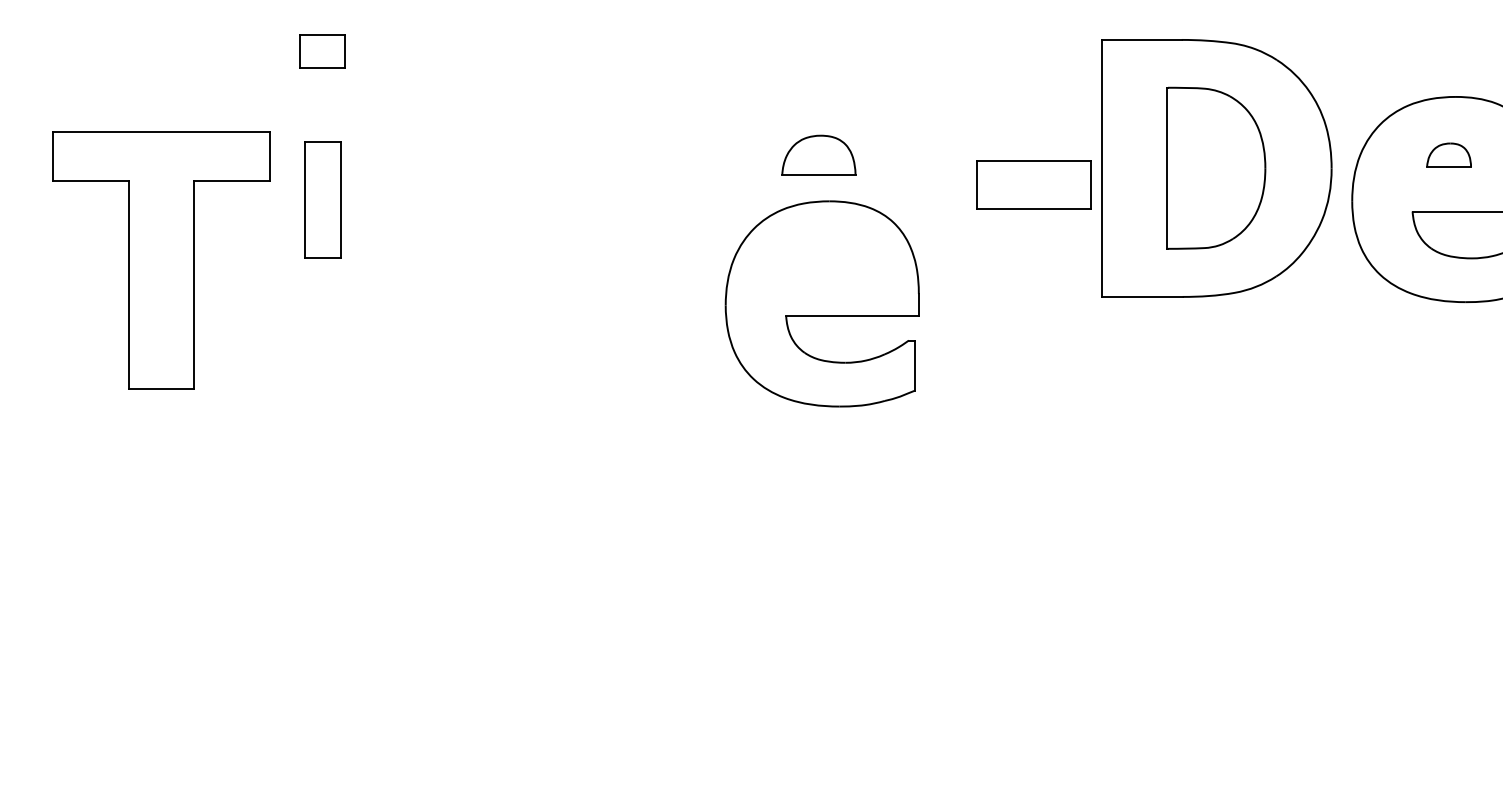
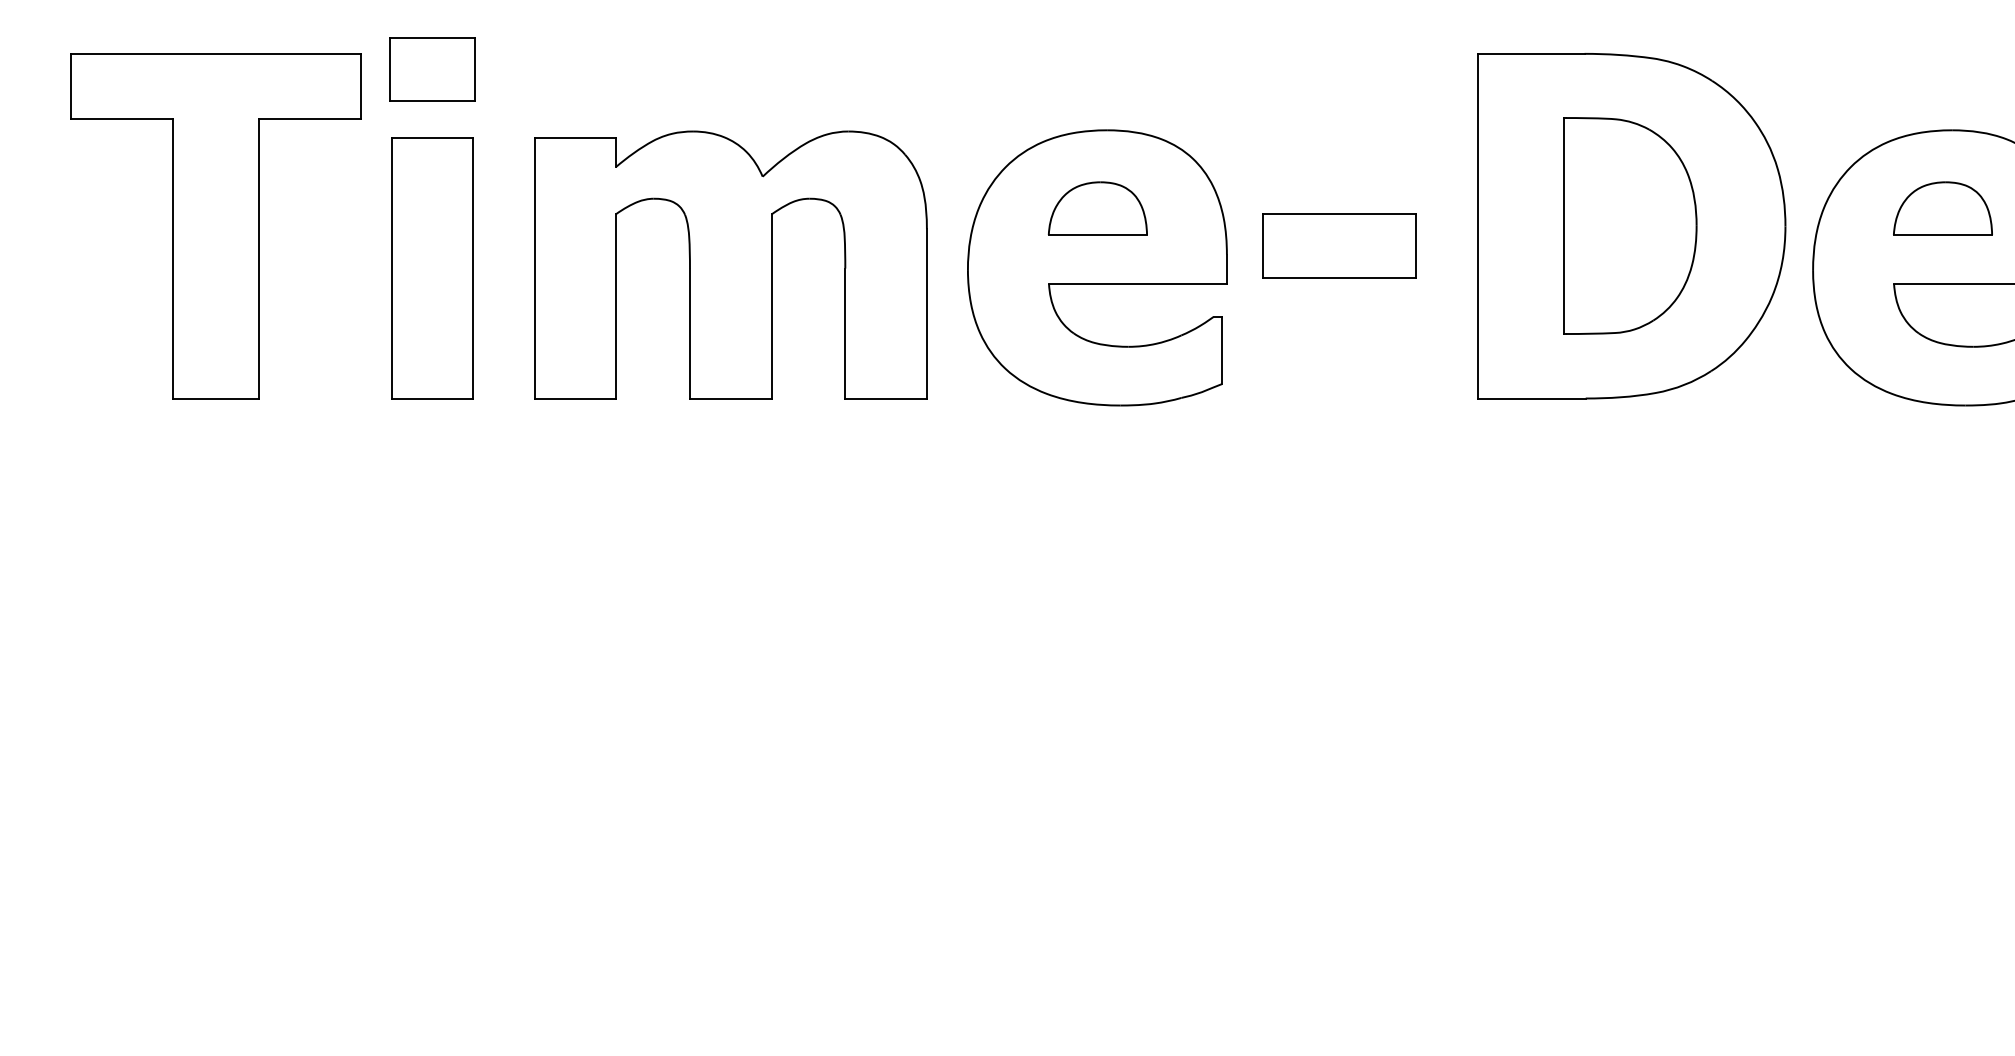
part: (322, 51) -> (432, 69), size x1.43
part: (1448, 155) -> (1942, 208), size x1.67
part: (1034, 184) -> (1339, 245), moved
part: (544, 197) -> (730, 264), added
part: (322, 199) -> (432, 268), size x1.67
part: (160, 260) -> (215, 226), moved
part: (822, 303) -> (1097, 267), moved

